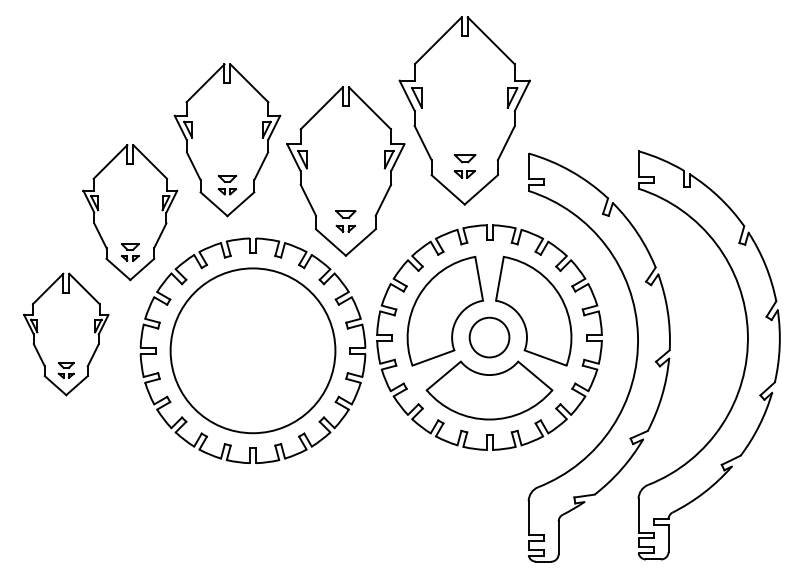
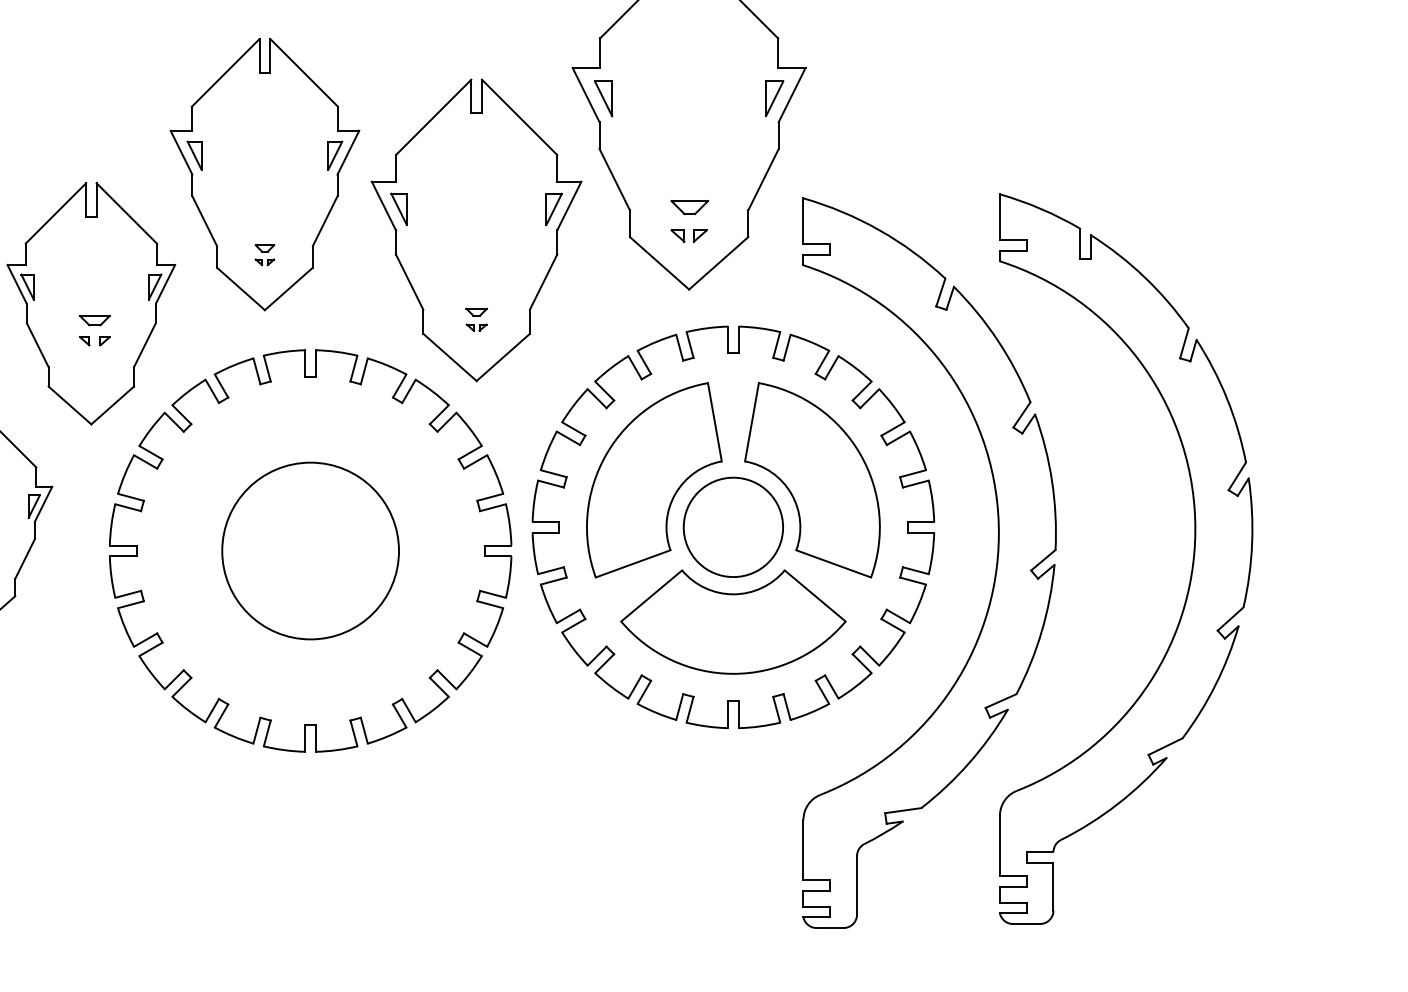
part: (227, 185) -> (265, 255), size x0.6
part: (345, 221) -> (475, 319), size x0.6
part: (130, 252) -> (95, 330), moved
circle: (489, 337) -> (733, 527), size x1.4
circle: (252, 350) -> (309, 550), size x0.6

